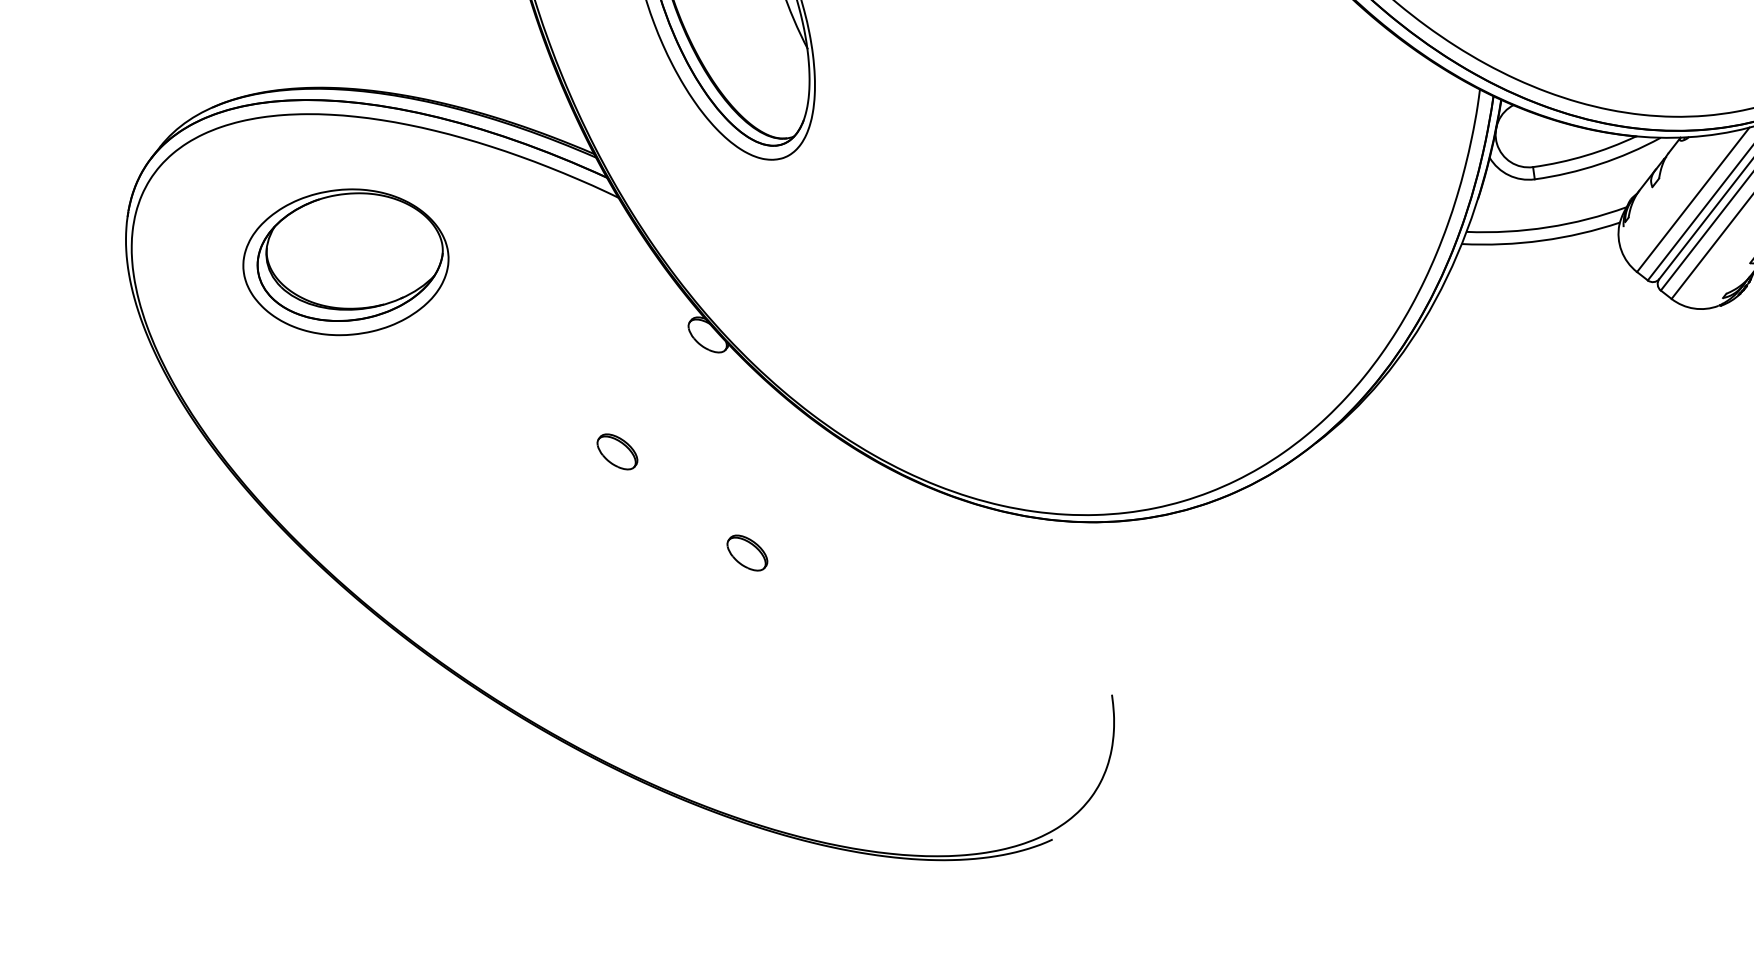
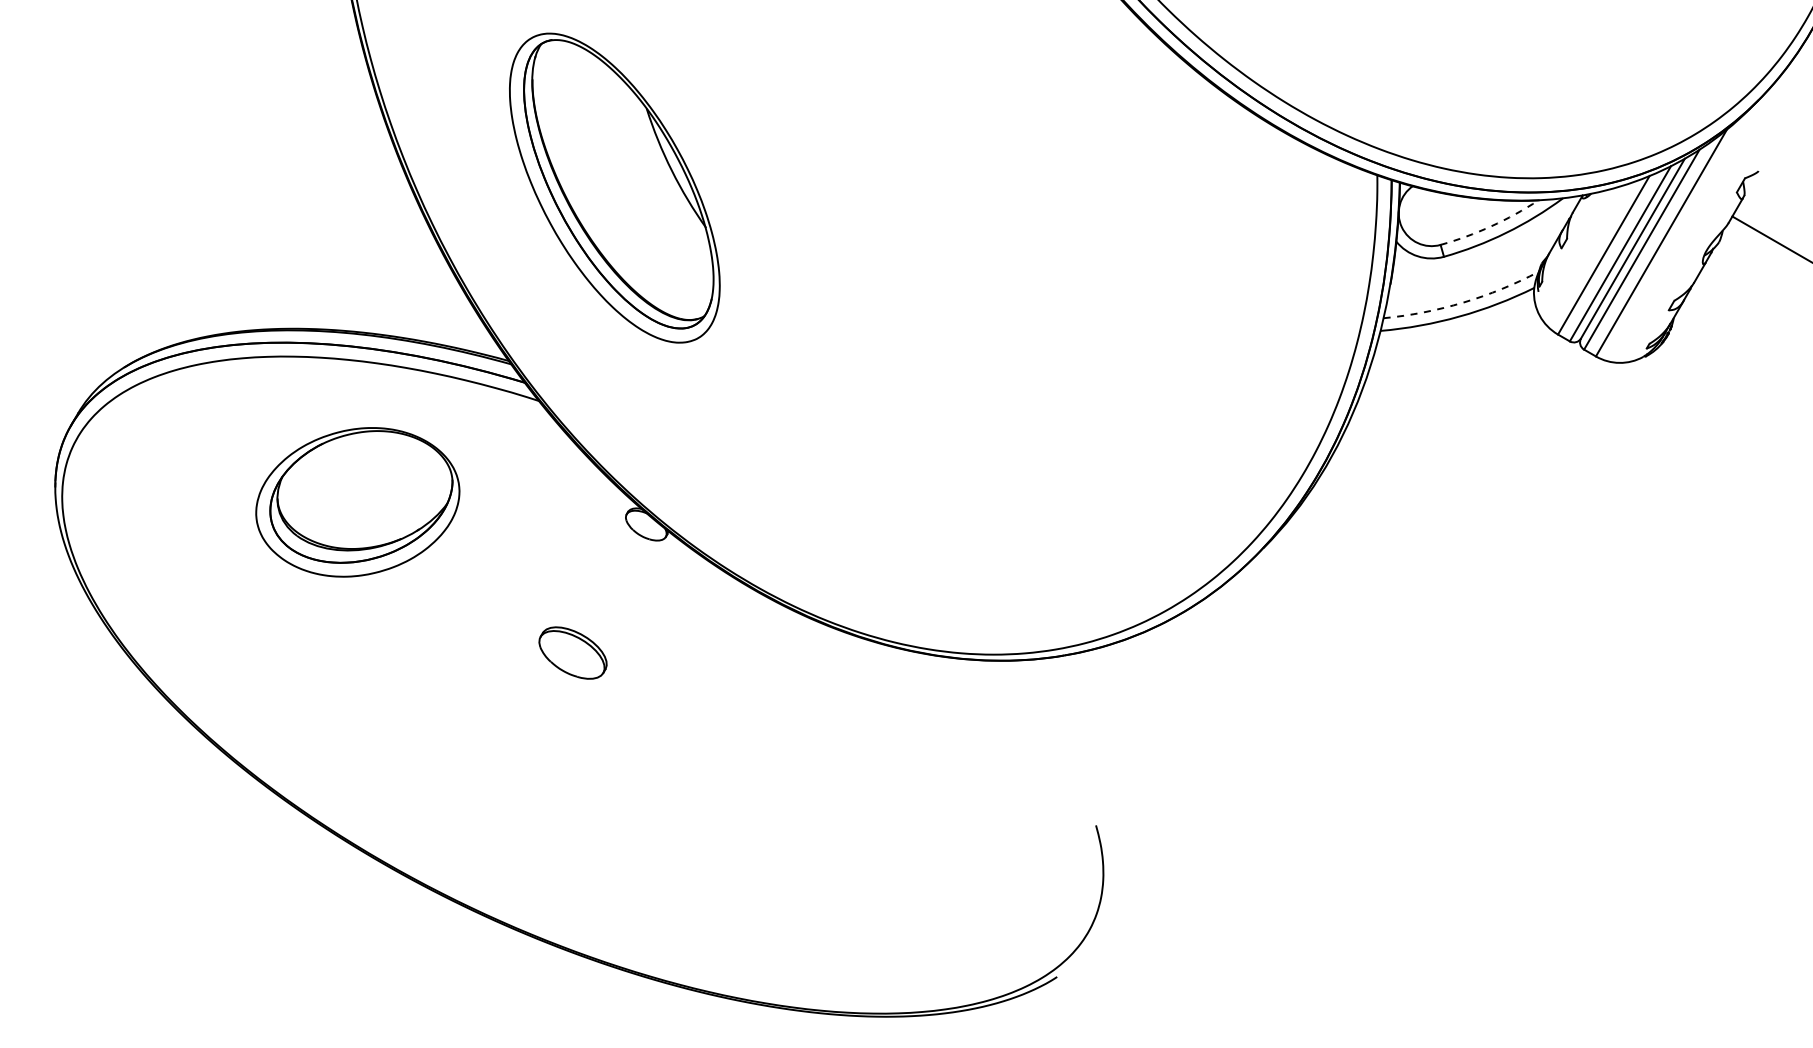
arc: (1586, 155) -> (1491, 226), solid -> dashed
arc: (1547, 227) -> (1463, 302), solid -> dashed
part: (345, 262) -> (357, 502), moved
part: (617, 451) -> (572, 652), size x1.6
part: (747, 553) -> (715, 735), removed

